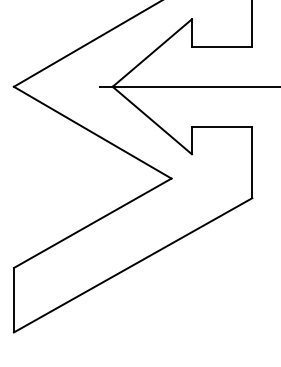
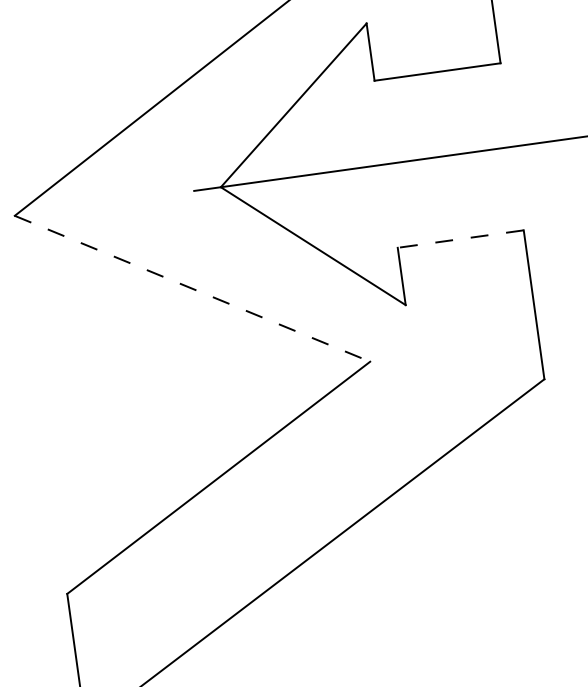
line: (221, 126) -> (459, 238), solid -> dashed
line: (93, 132) -> (194, 288), solid -> dashed

